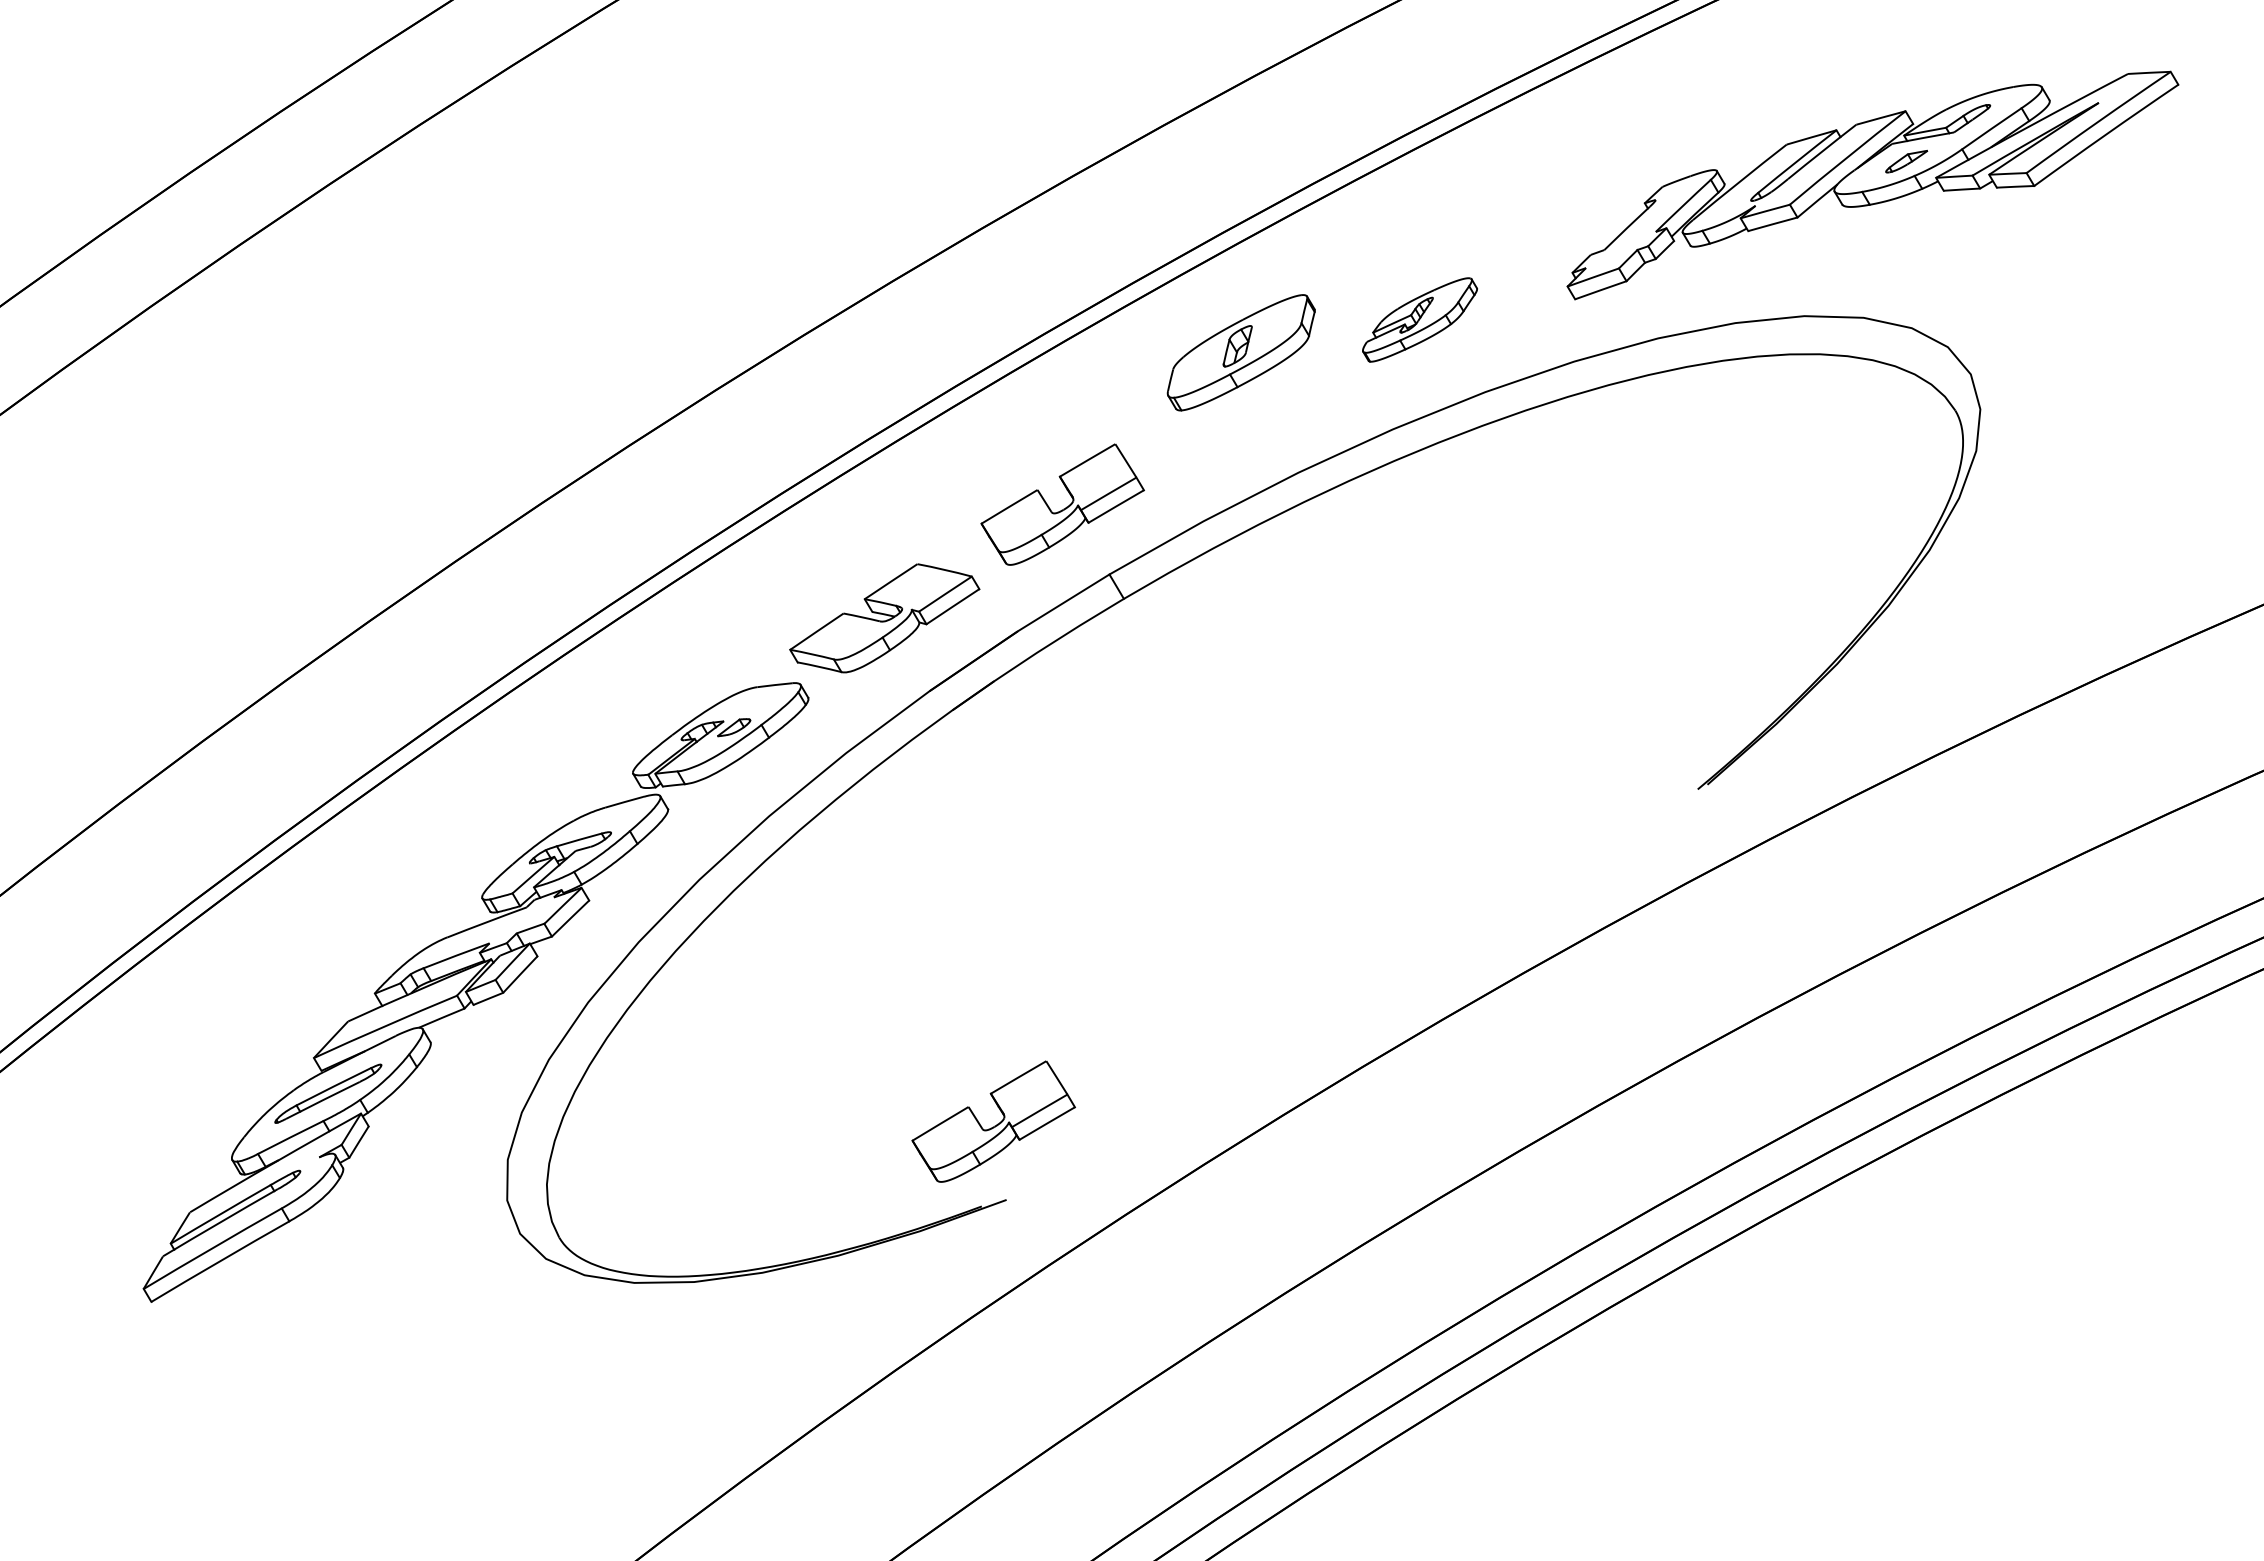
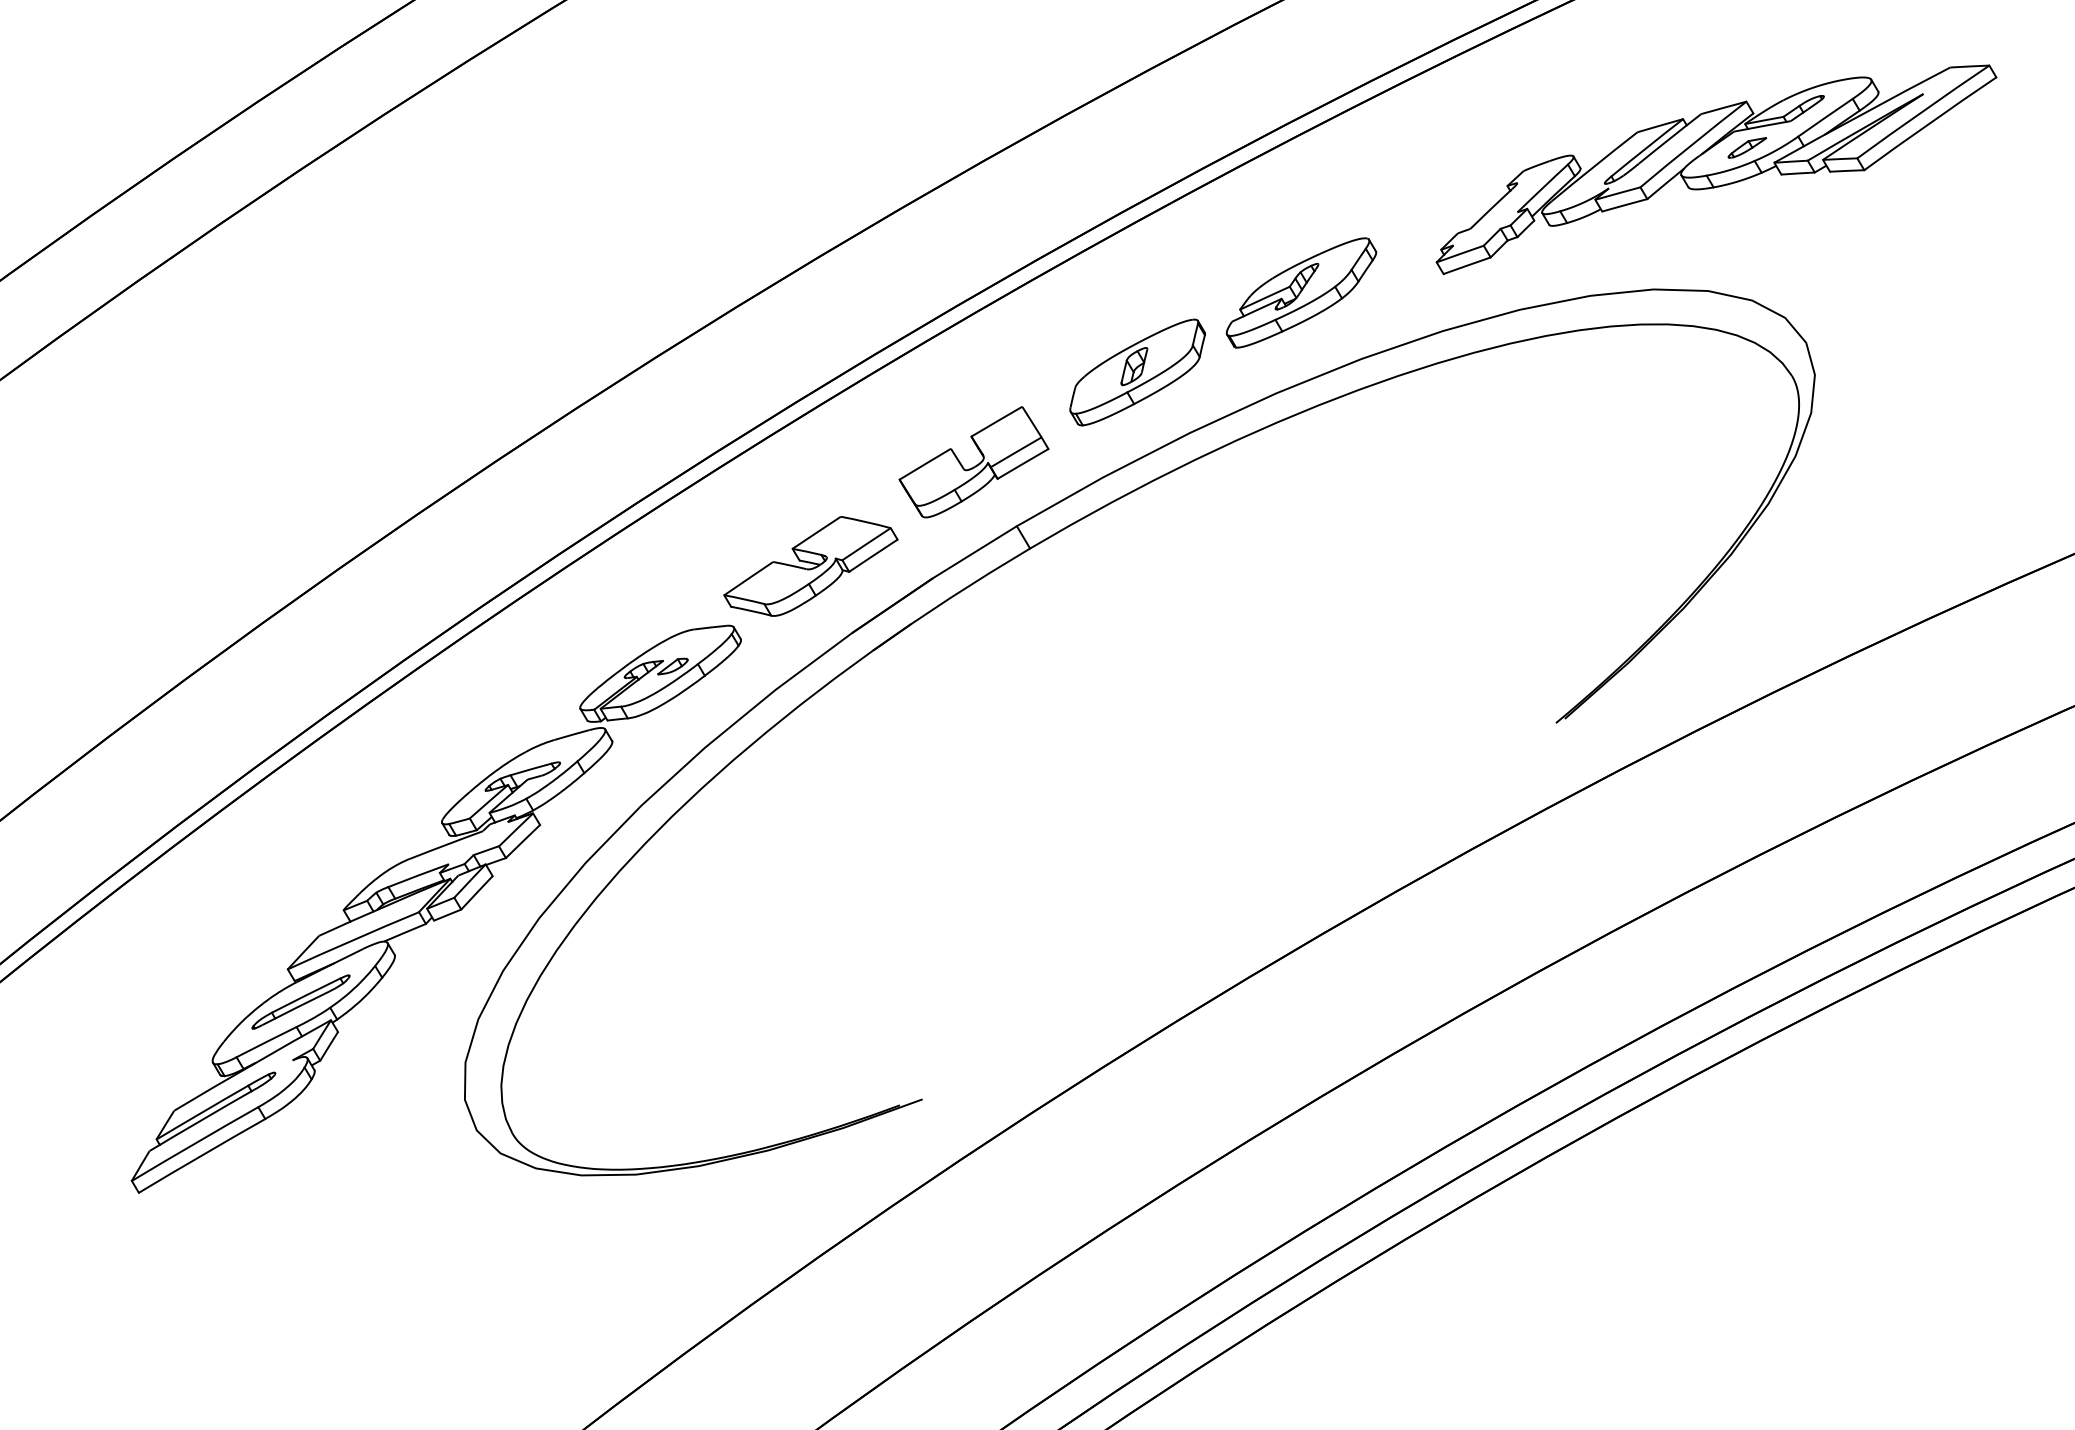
part: (1419, 319) -> (1300, 292), size x1.43
part: (1240, 352) -> (1136, 372), moved
part: (993, 1121) -> (910, 1027), removed

